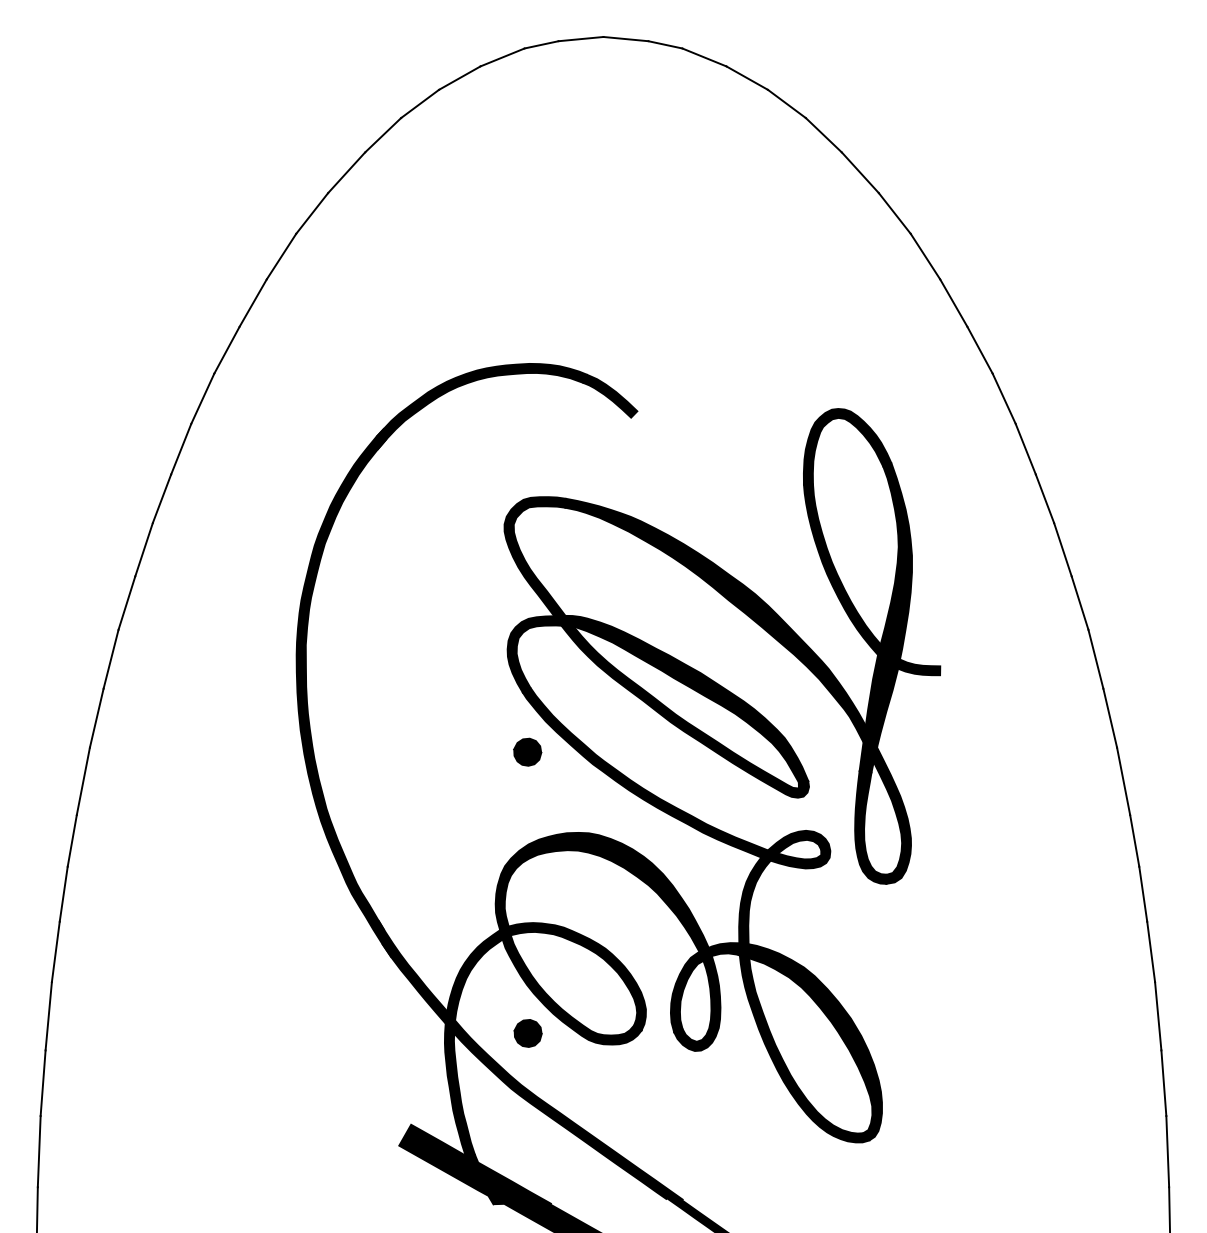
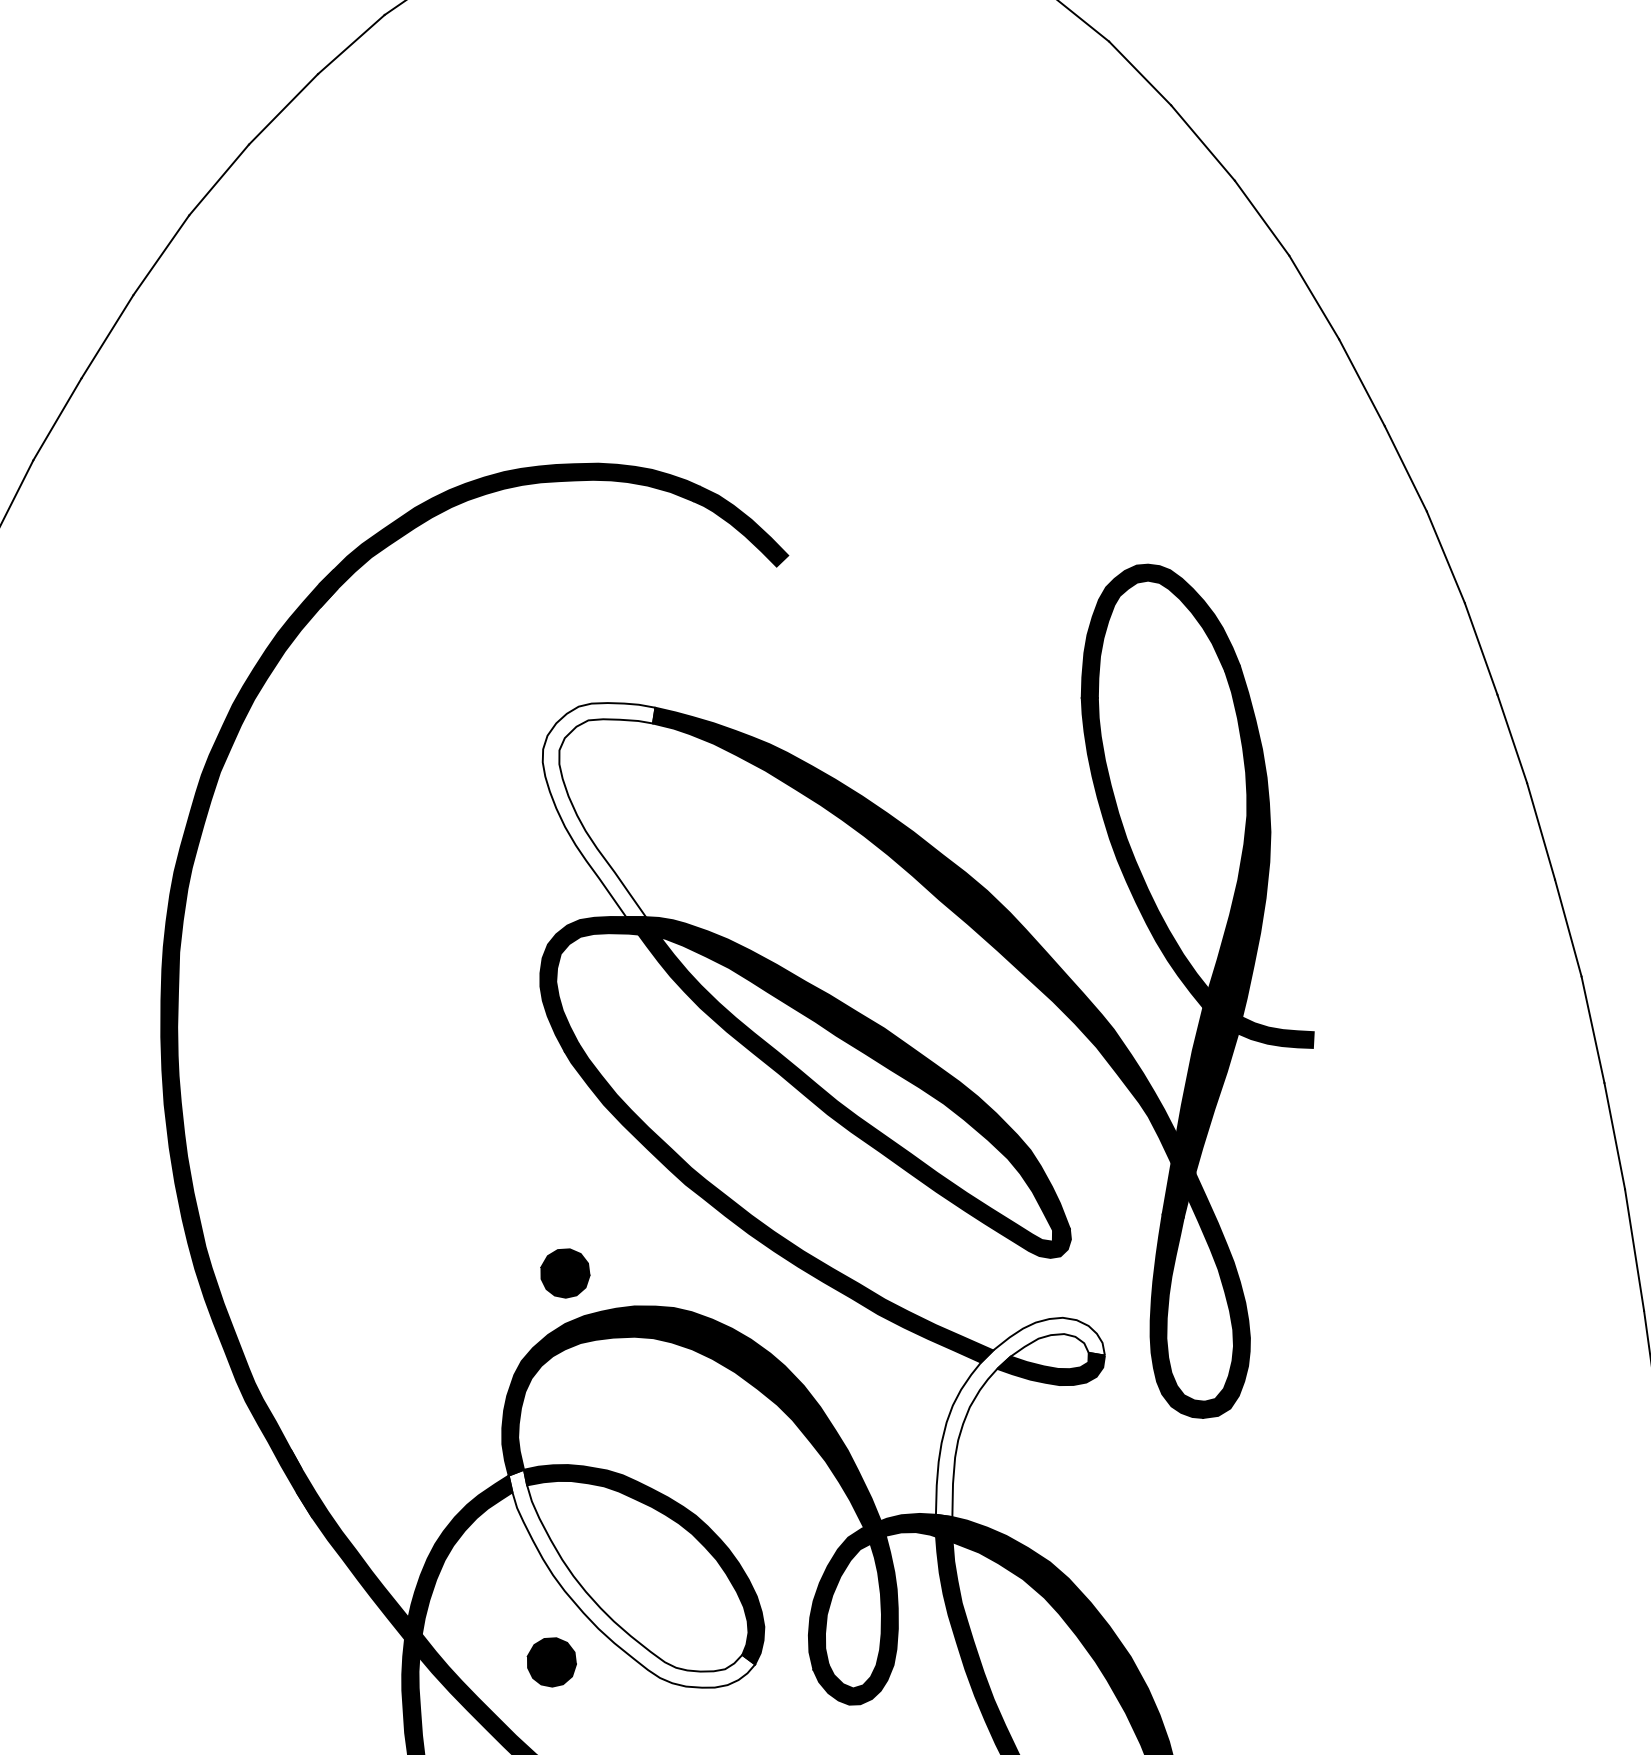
fill: (535, 556) -> (596, 808), removed
part: (527, 751) -> (565, 1272), moved
fill: (784, 887) -> (1020, 1417), removed
fill: (570, 985) -> (630, 1579), removed

